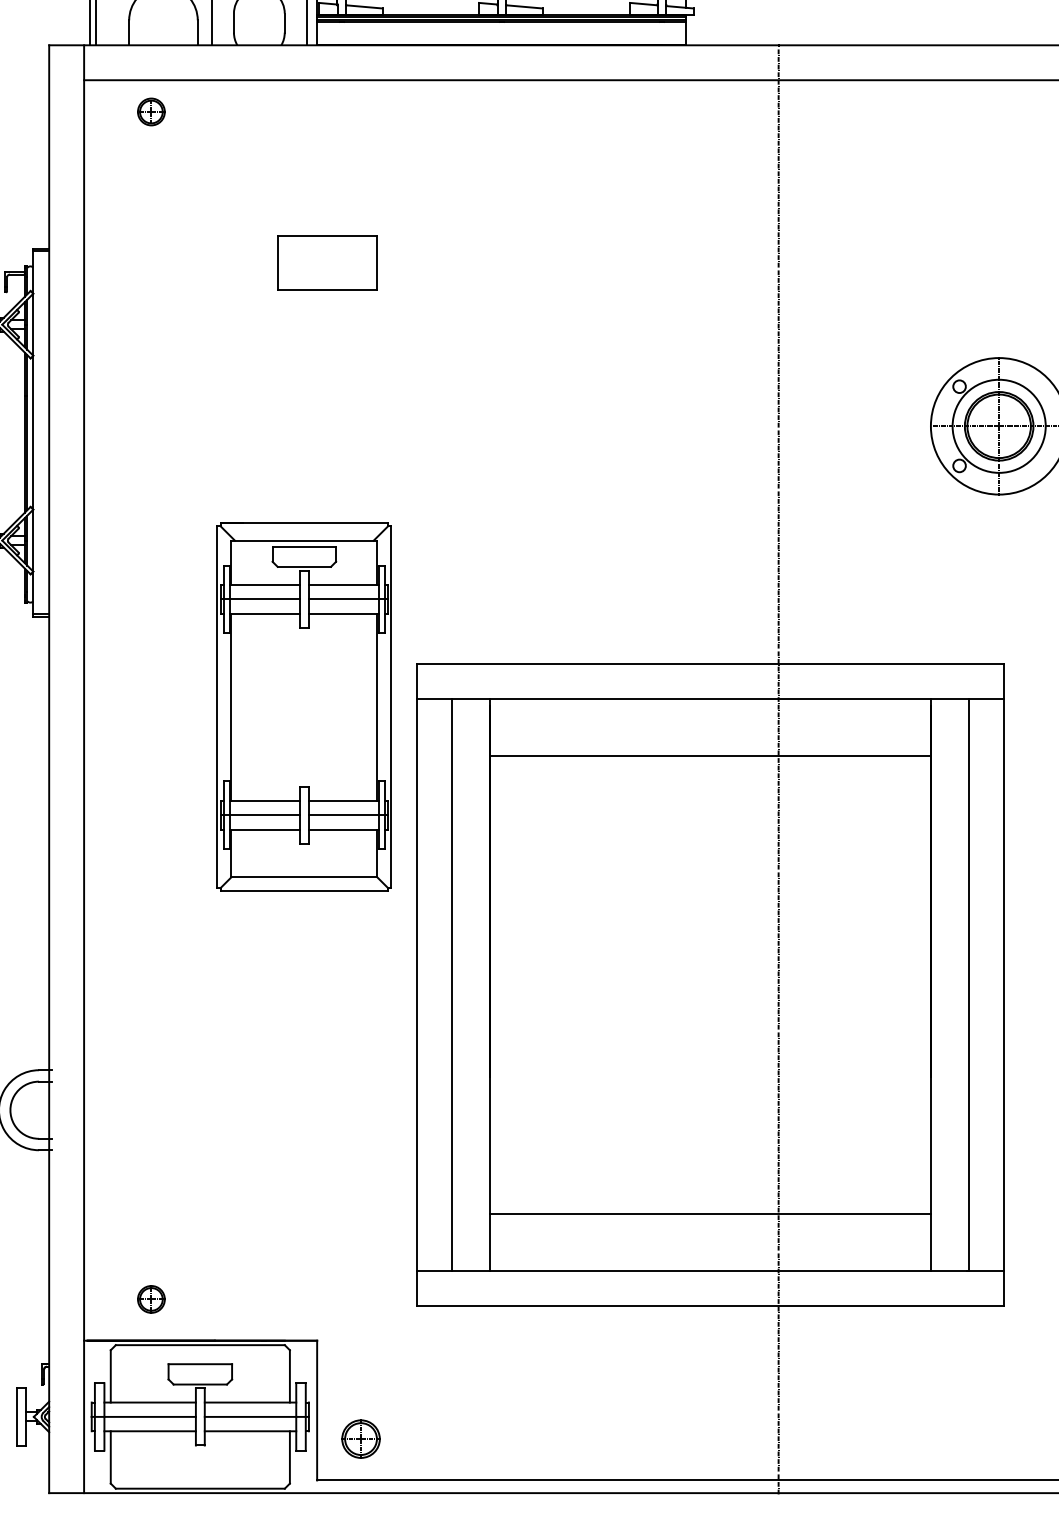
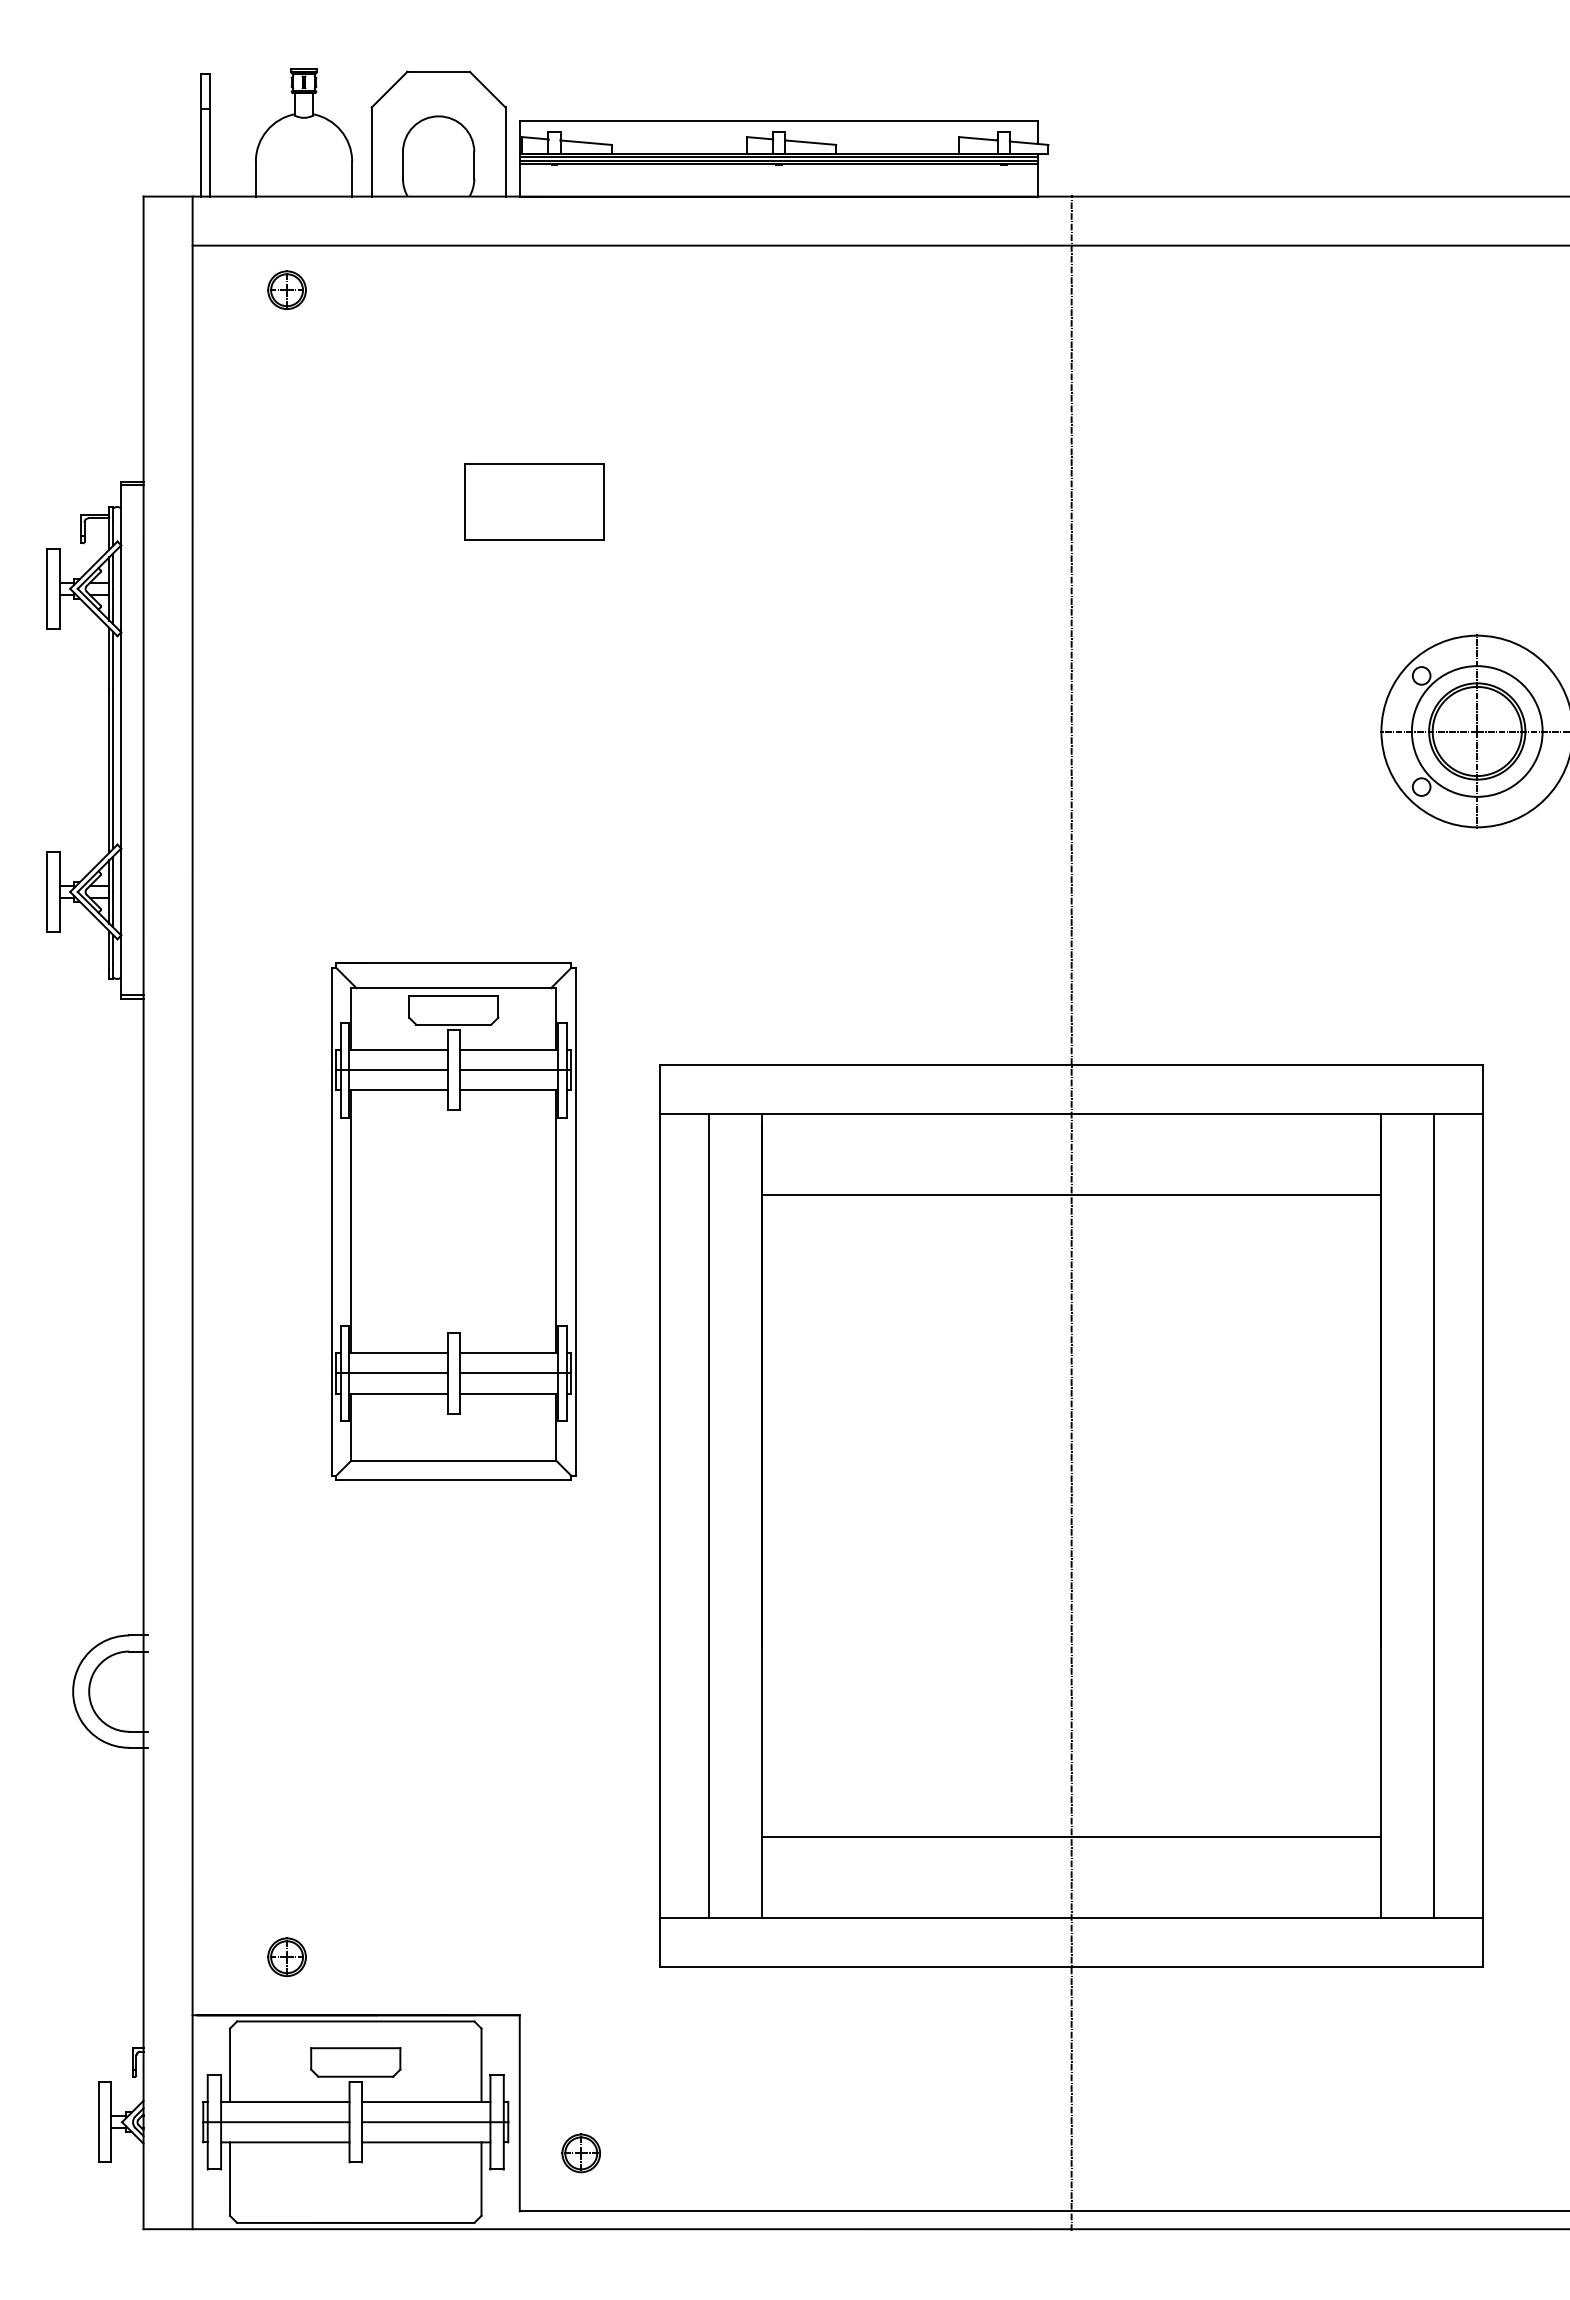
part: (304, 706) -> (453, 1221), moved
line: (778, 768) -> (1071, 1212), moved
part: (360, 1439) -> (580, 2153), size x0.71

